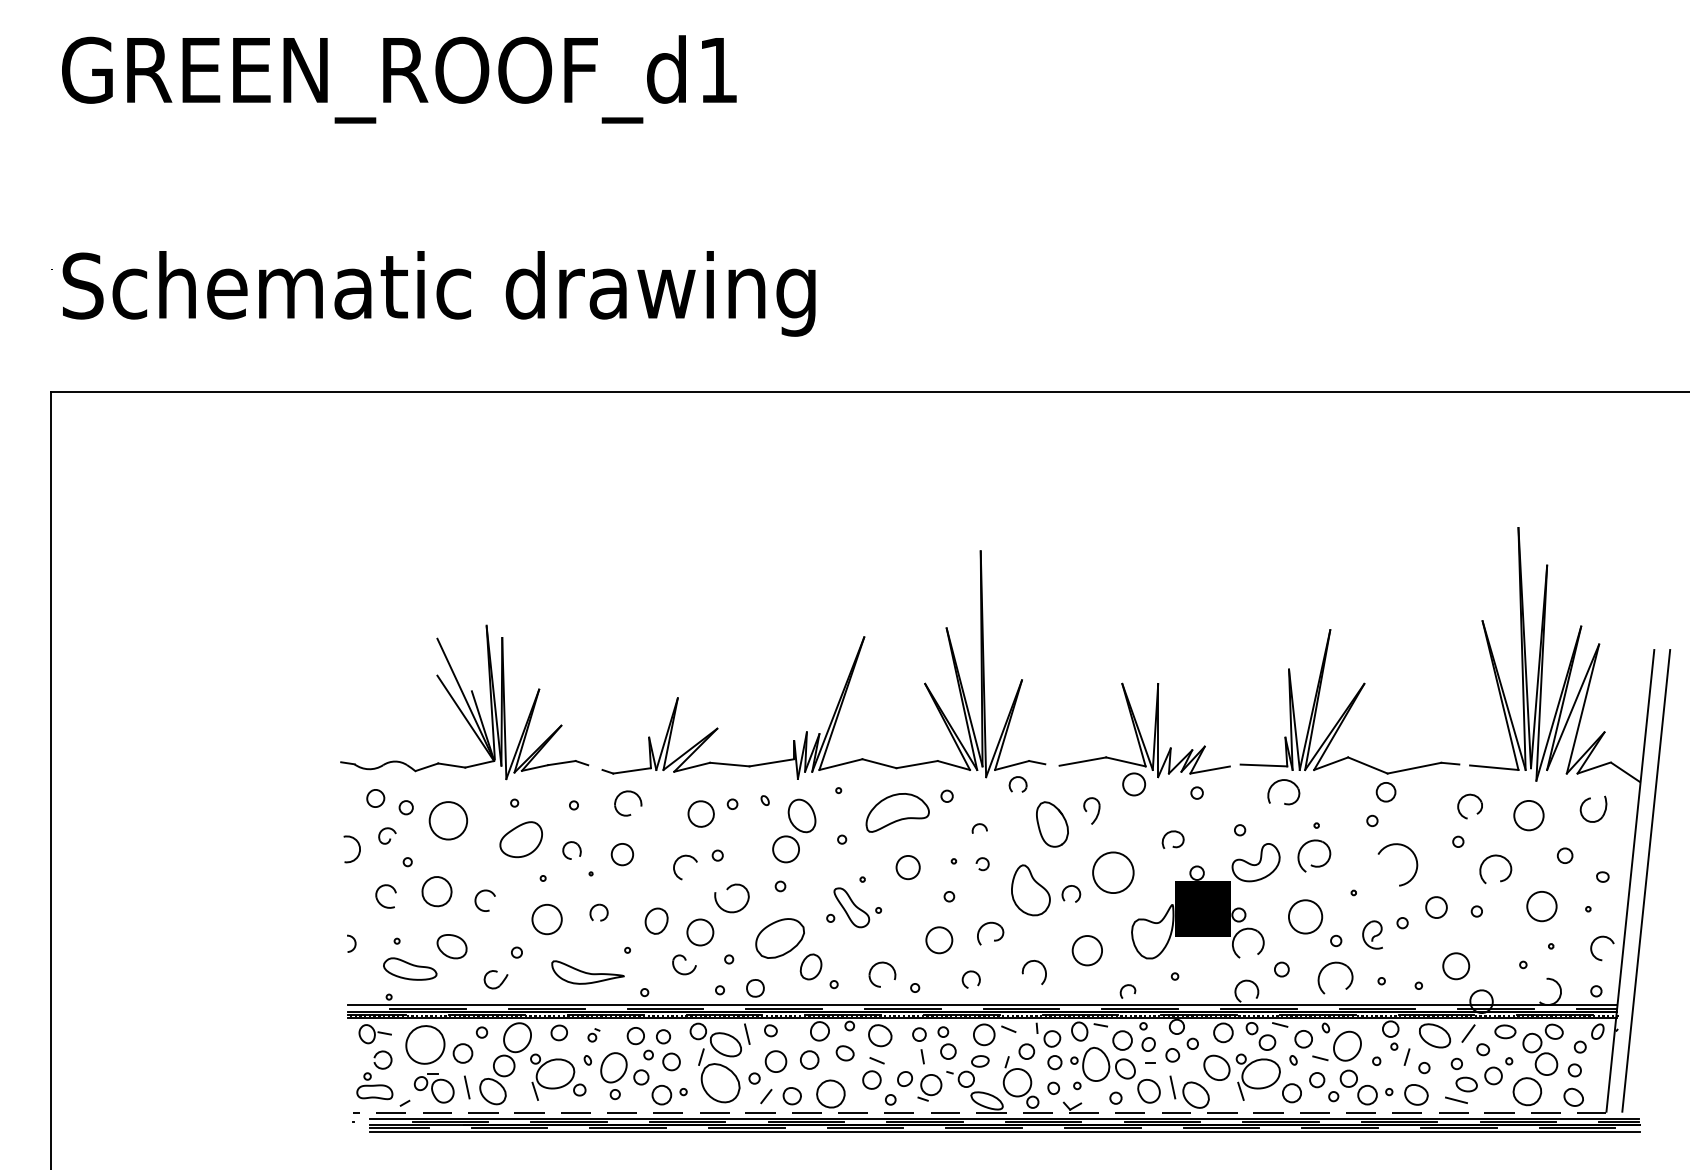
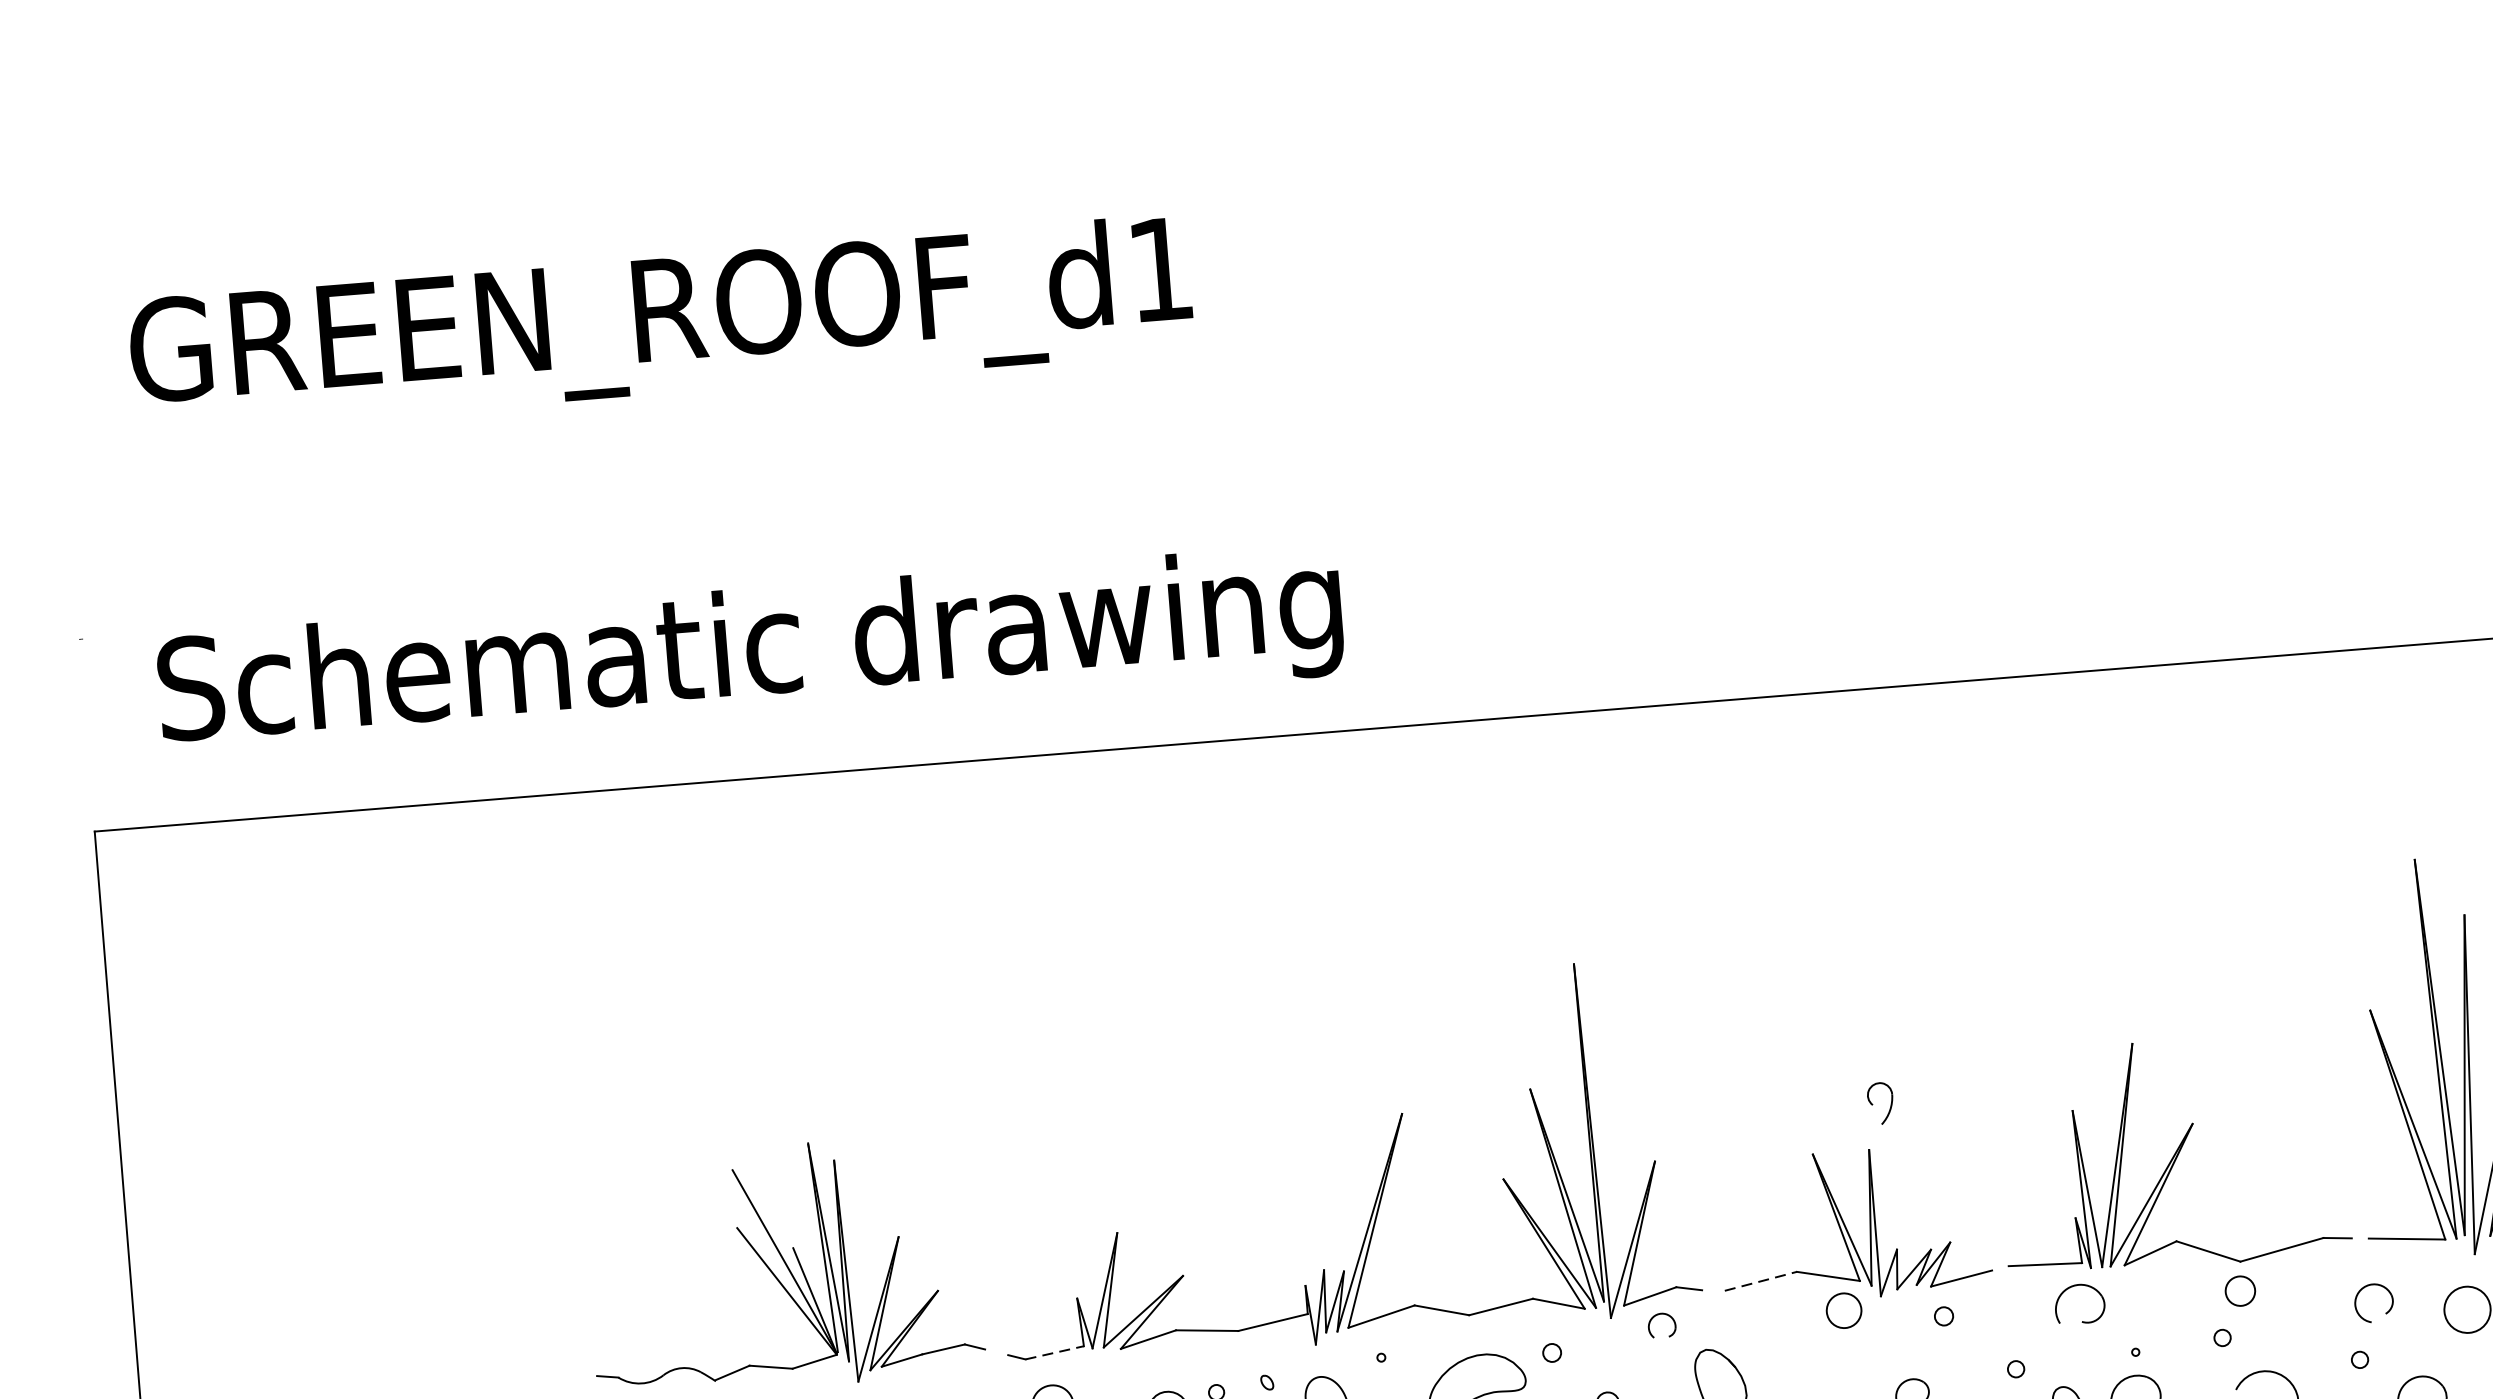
text: (438, 185) -> (736, 485), moved
line: (1082, 761) -> (1760, 1281), solid -> dashed
line: (632, 770) -> (1055, 1352), solid -> dashed
part: (1091, 810) -> (1880, 1102), moved

